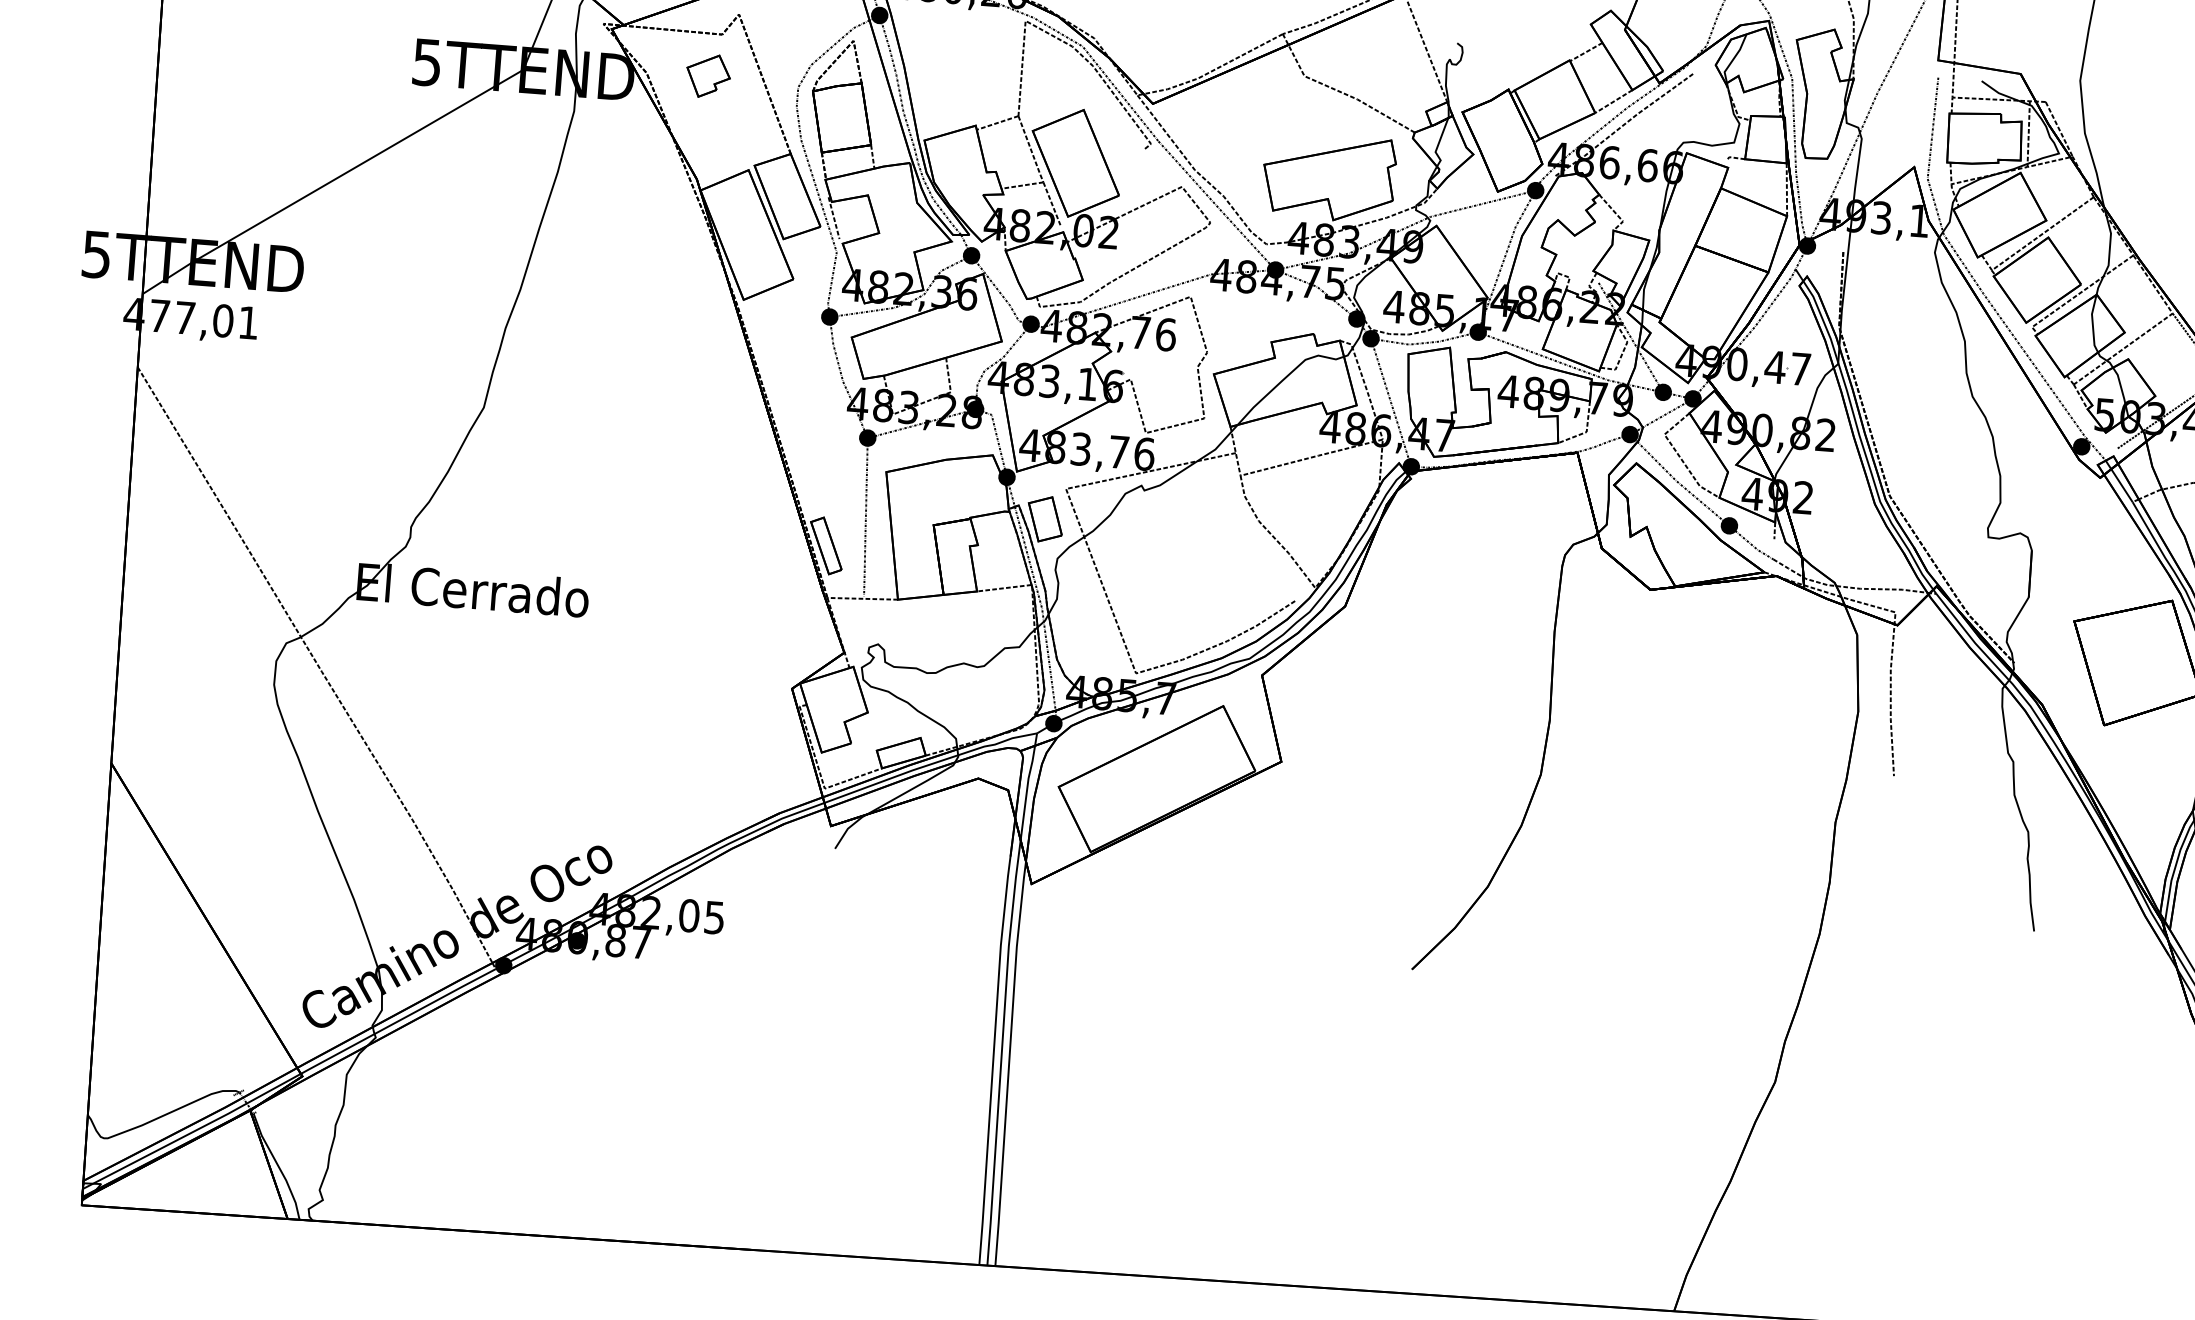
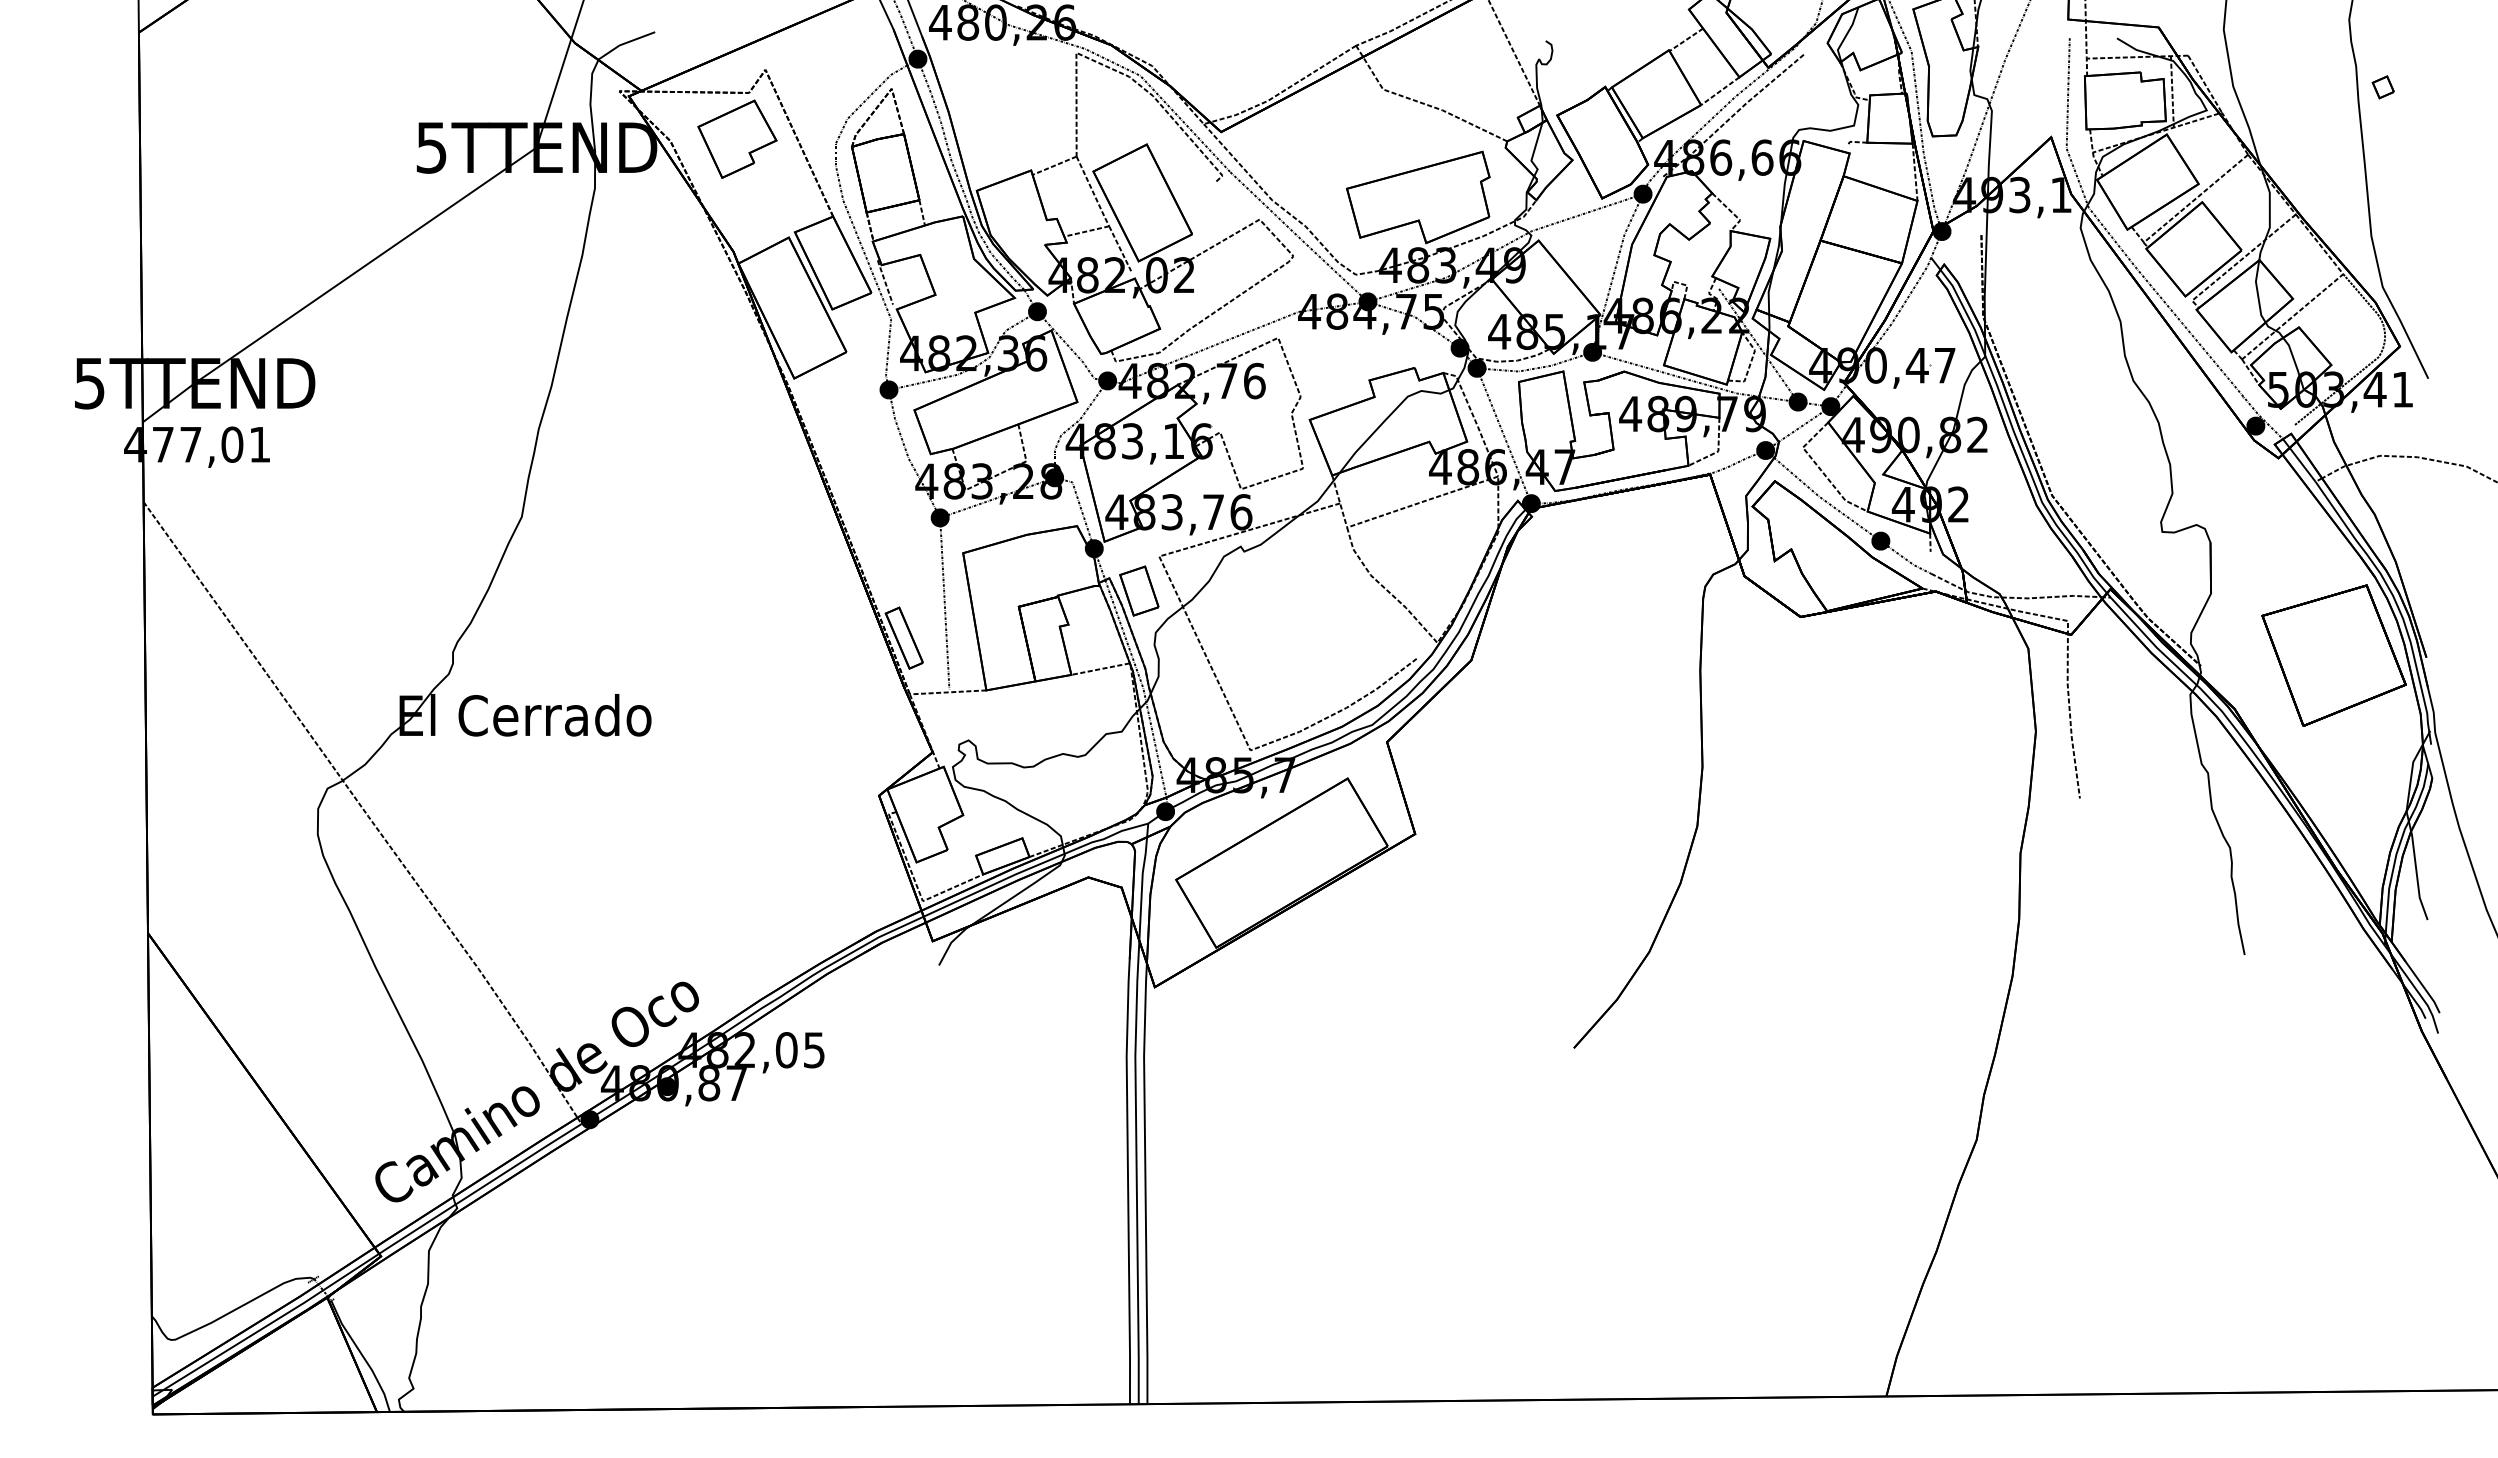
part: (708, 75) -> (737, 138), size x1.67

